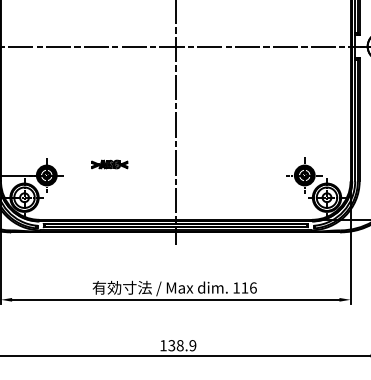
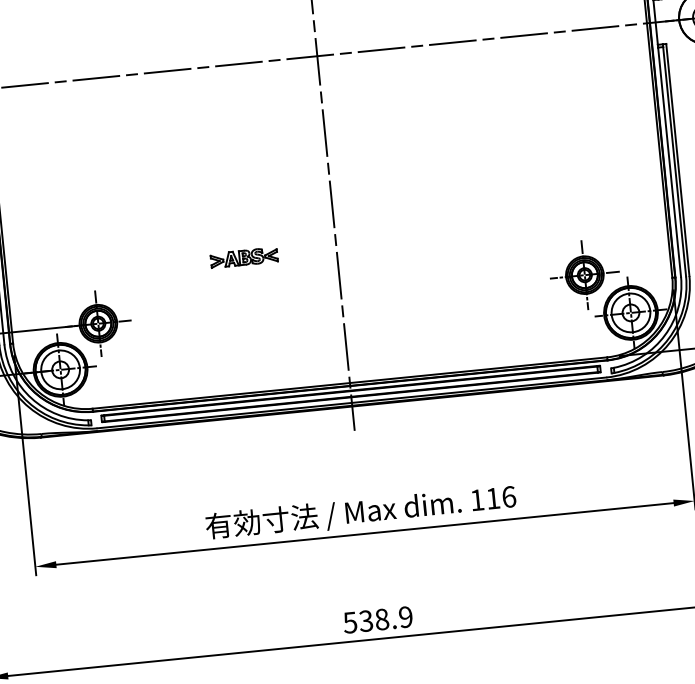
part: (109, 164) -> (243, 257), moved
text: (163, 345) -> (350, 622), 138.9 -> 538.9

